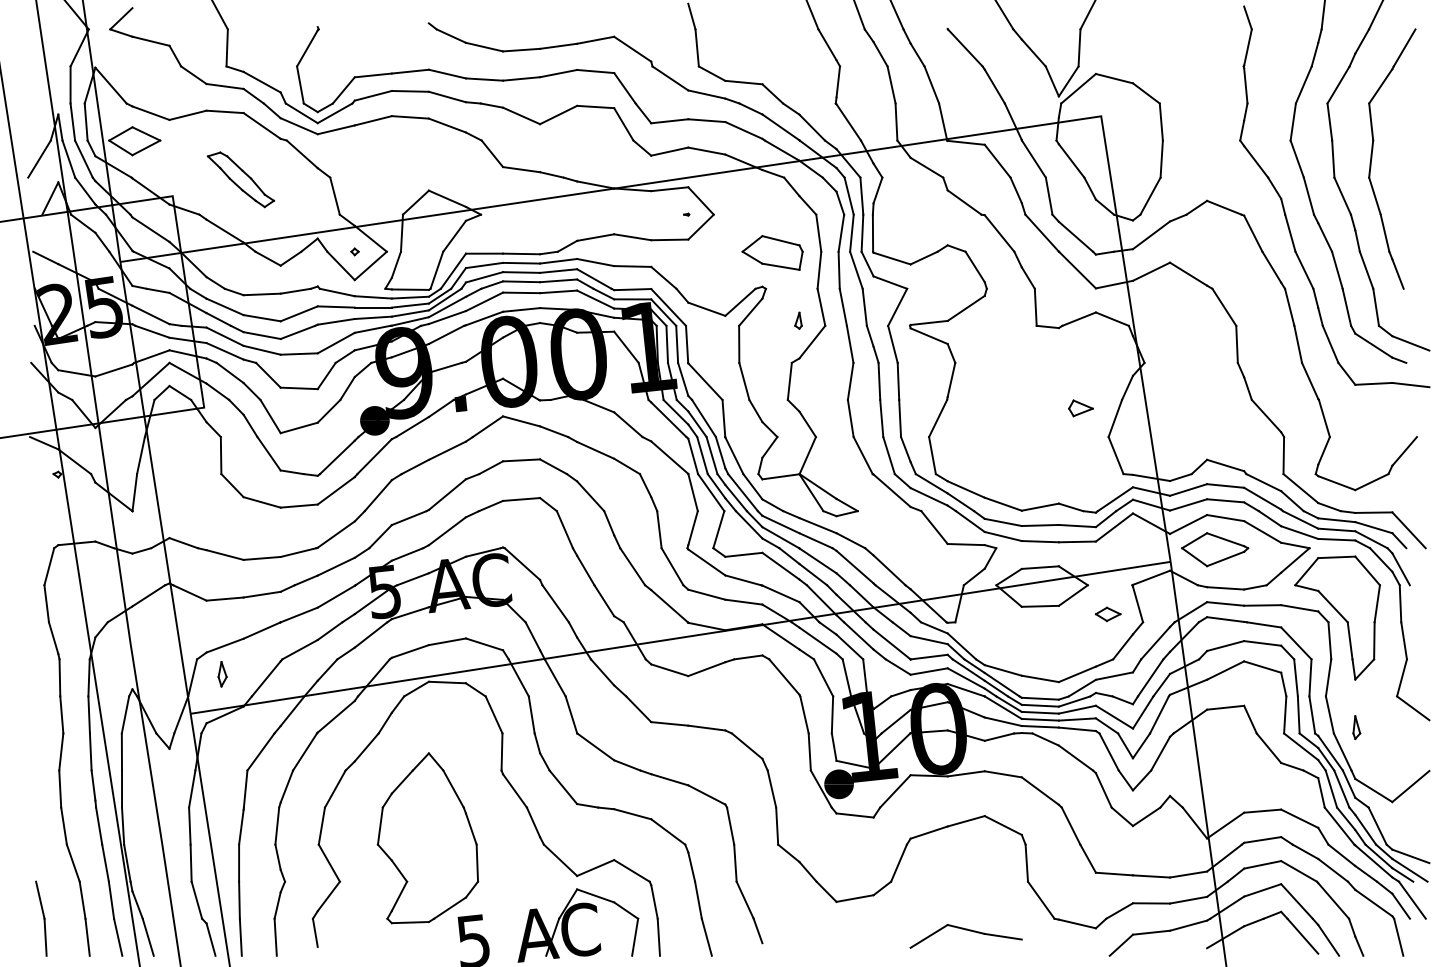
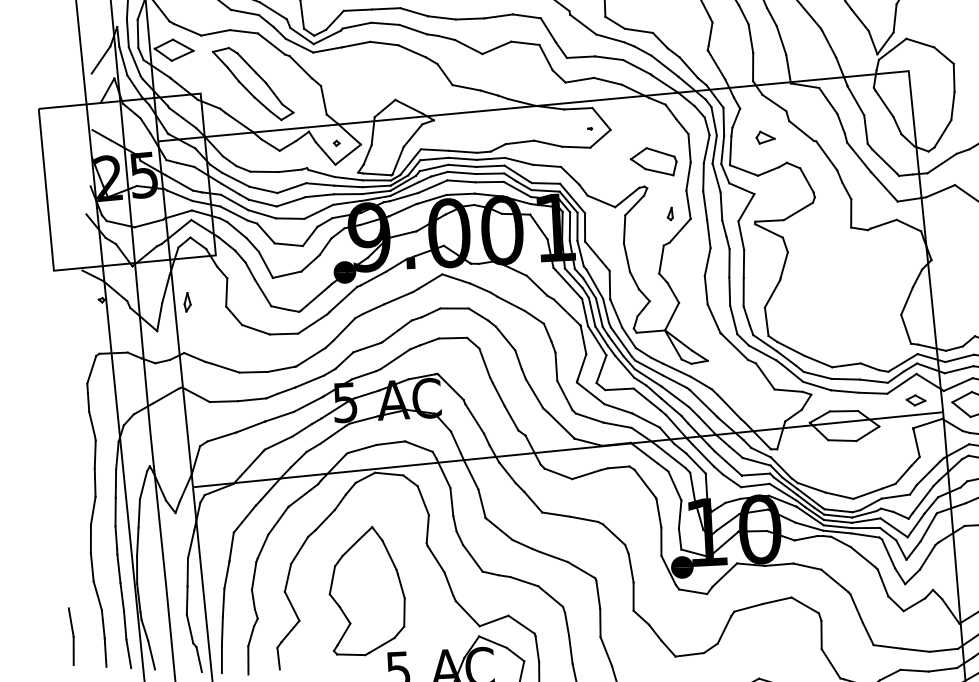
part: (240, 179) -> (252, 83), size x1.67
part: (1080, 408) -> (765, 138), moved
part: (1107, 613) -> (915, 399), moved
part: (222, 674) -> (187, 302), moved

